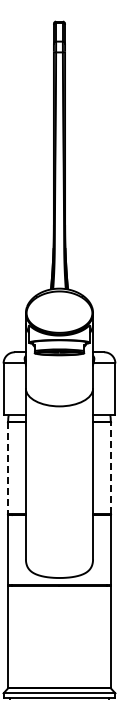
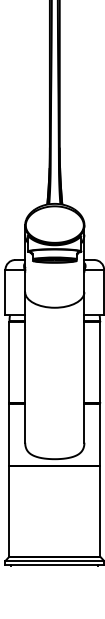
line: (8, 468) -> (9, 362), dashed -> solid
line: (110, 468) -> (99, 362), dashed -> solid

